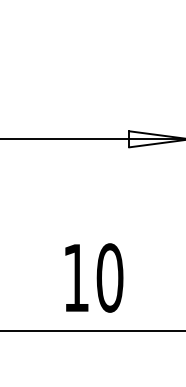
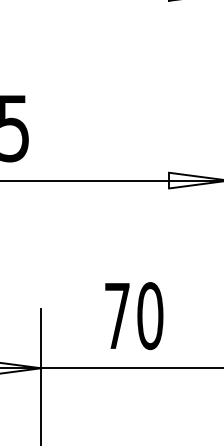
text: (76, 277) -> (117, 315), 10 -> 70

